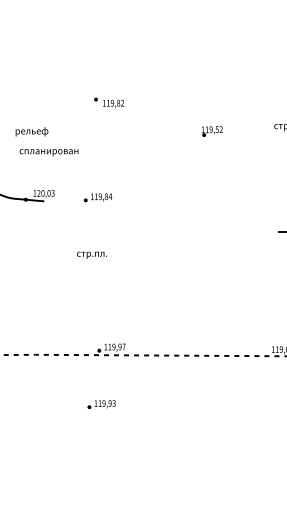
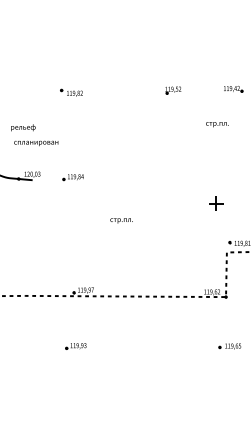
part: (109, 102) -> (71, 92), moved
part: (212, 131) -> (173, 90), moved
text: (91, 254) -> (121, 220), moved
part: (101, 404) -> (75, 346), moved

